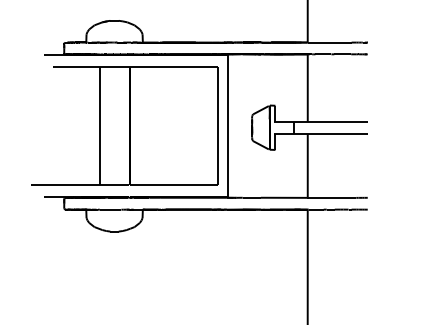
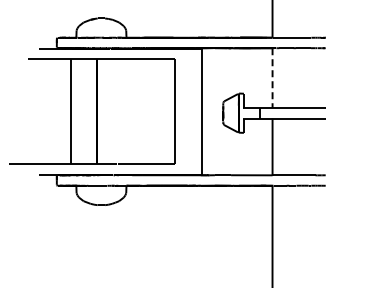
line: (307, 88) -> (272, 78), solid -> dashed
part: (124, 125) -> (92, 111), moved

